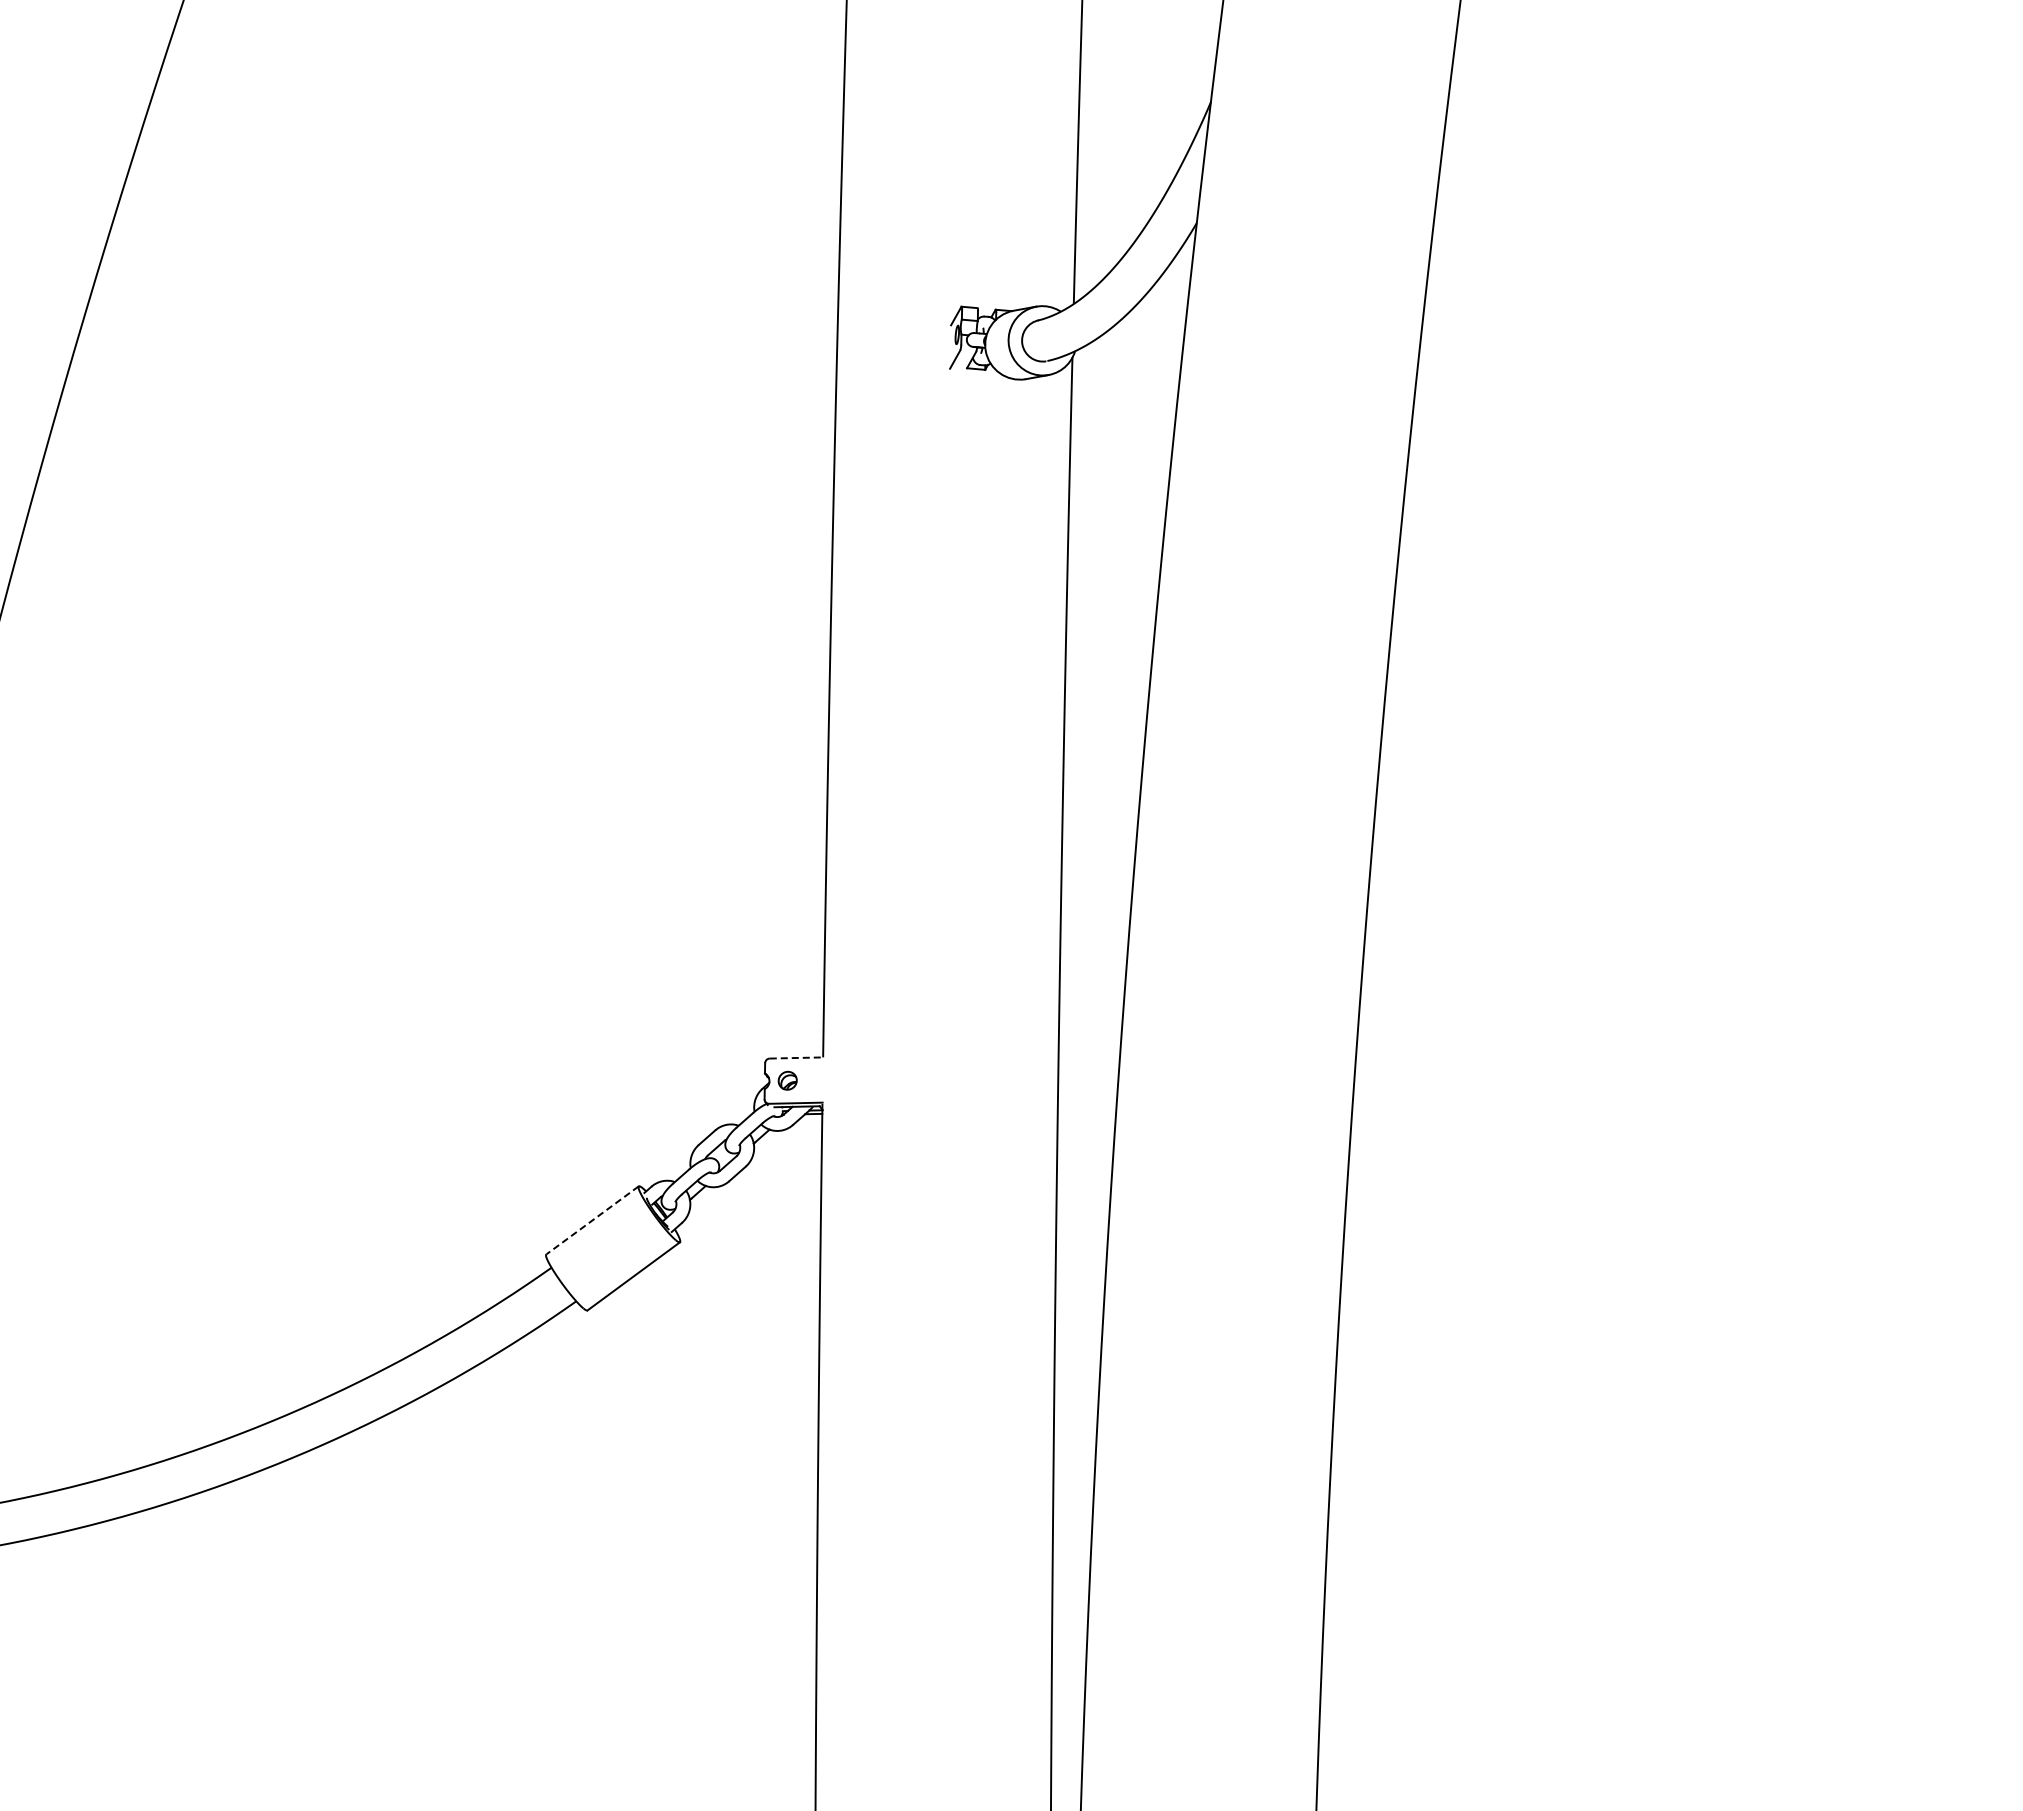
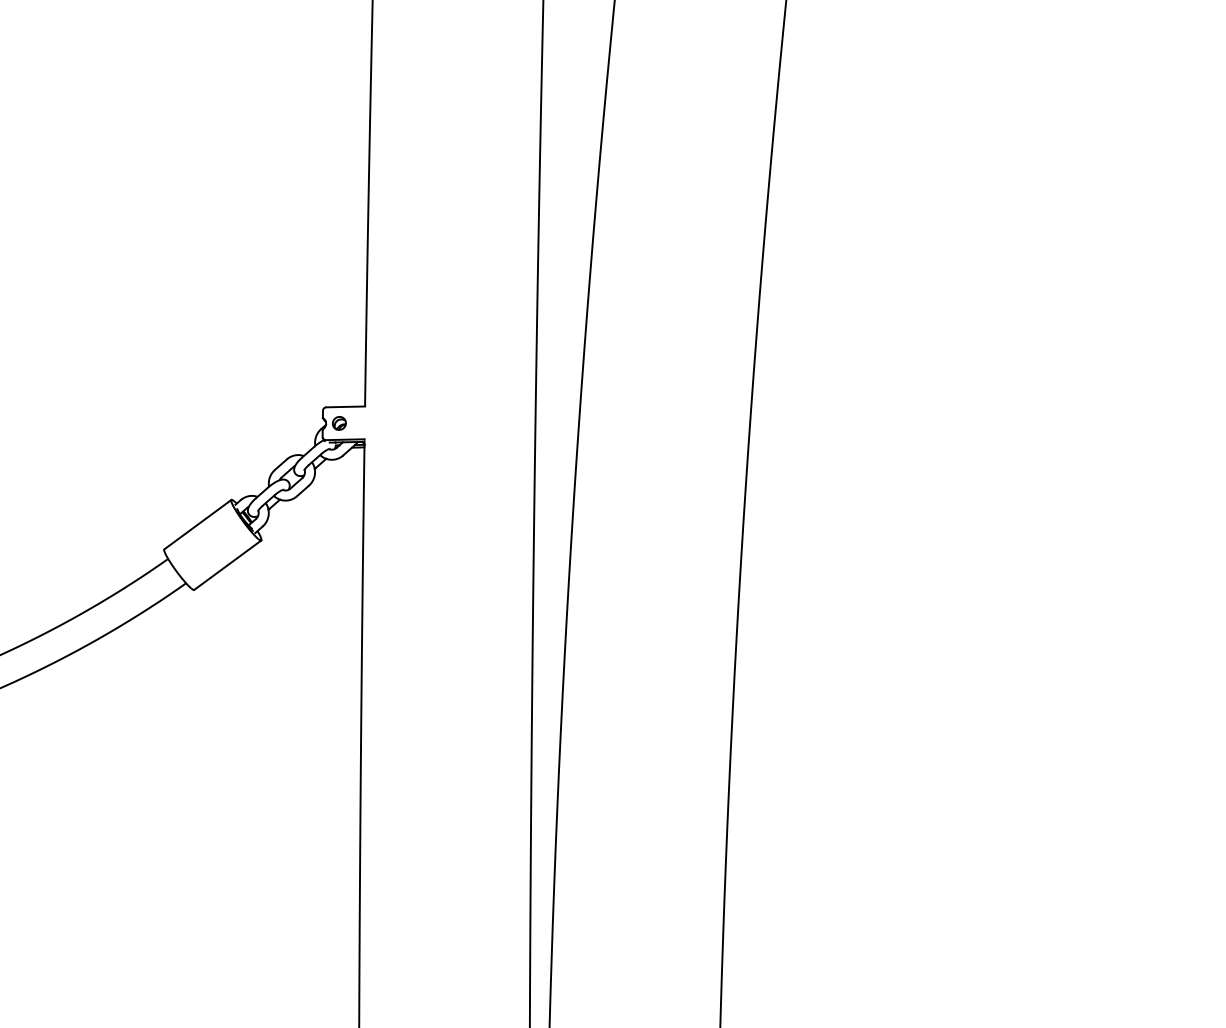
line: (796, 1058) -> (345, 407), dashed -> solid
line: (592, 1220) -> (197, 524), dashed -> solid

